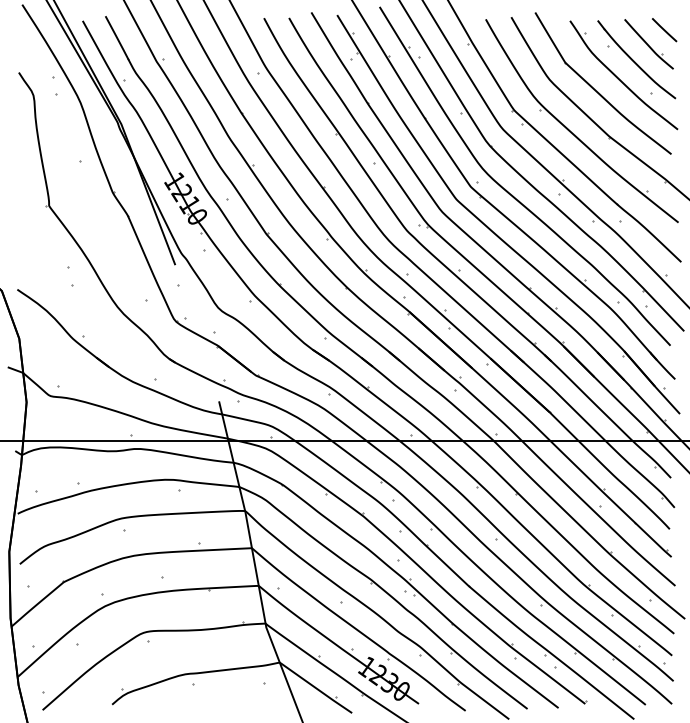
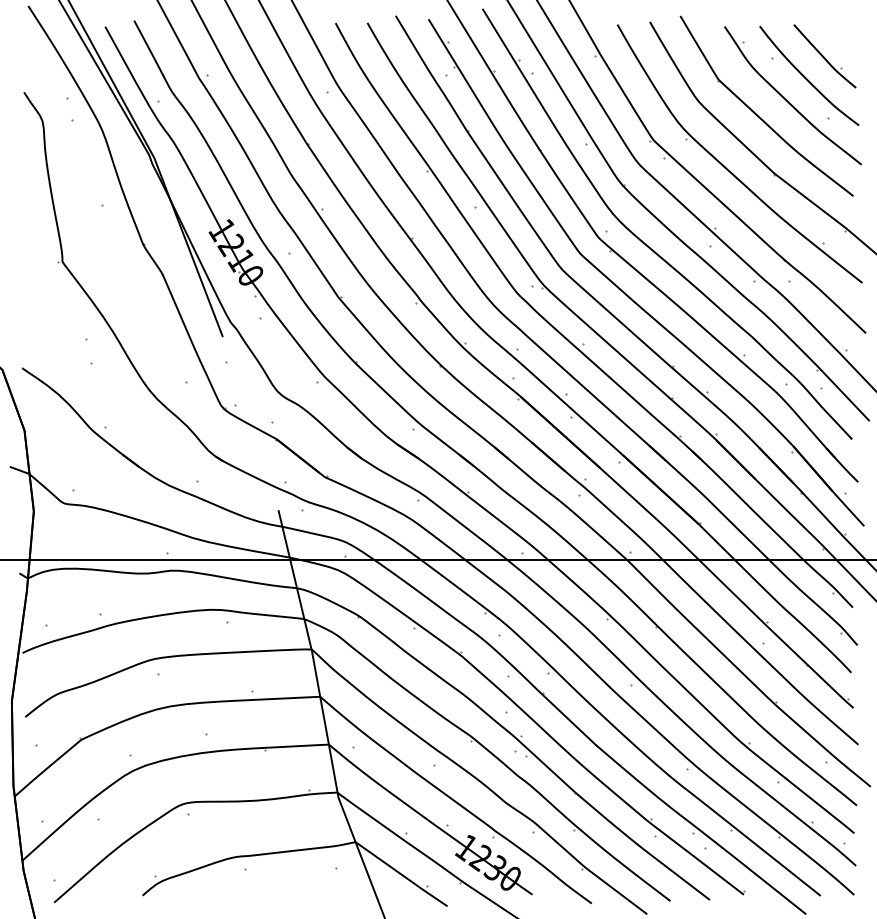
line: (664, 30) -> (844, 38), removed

